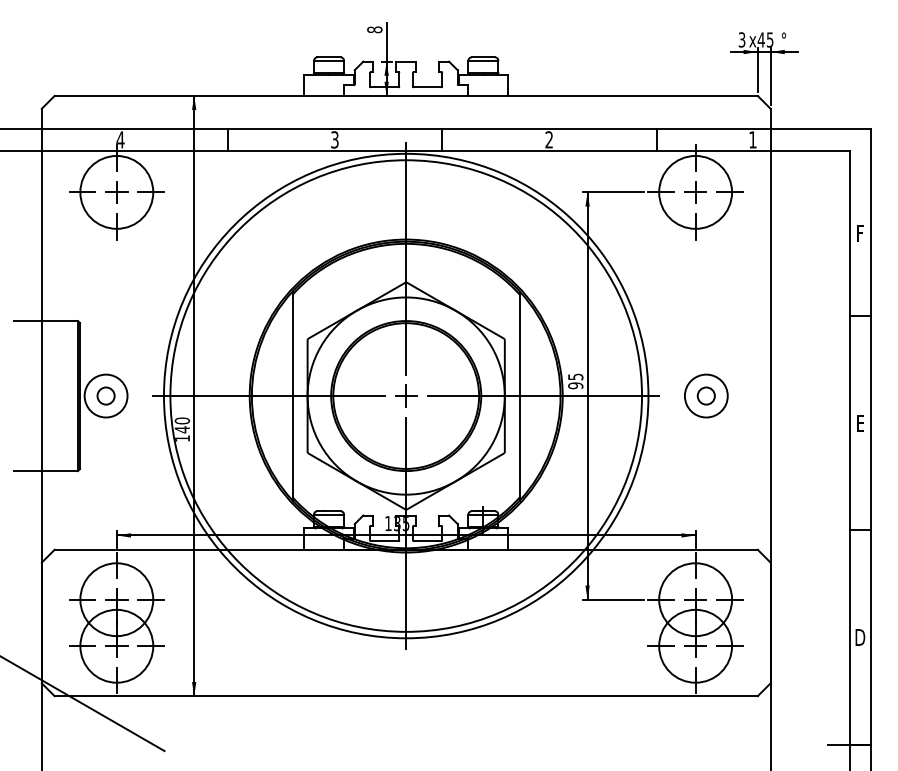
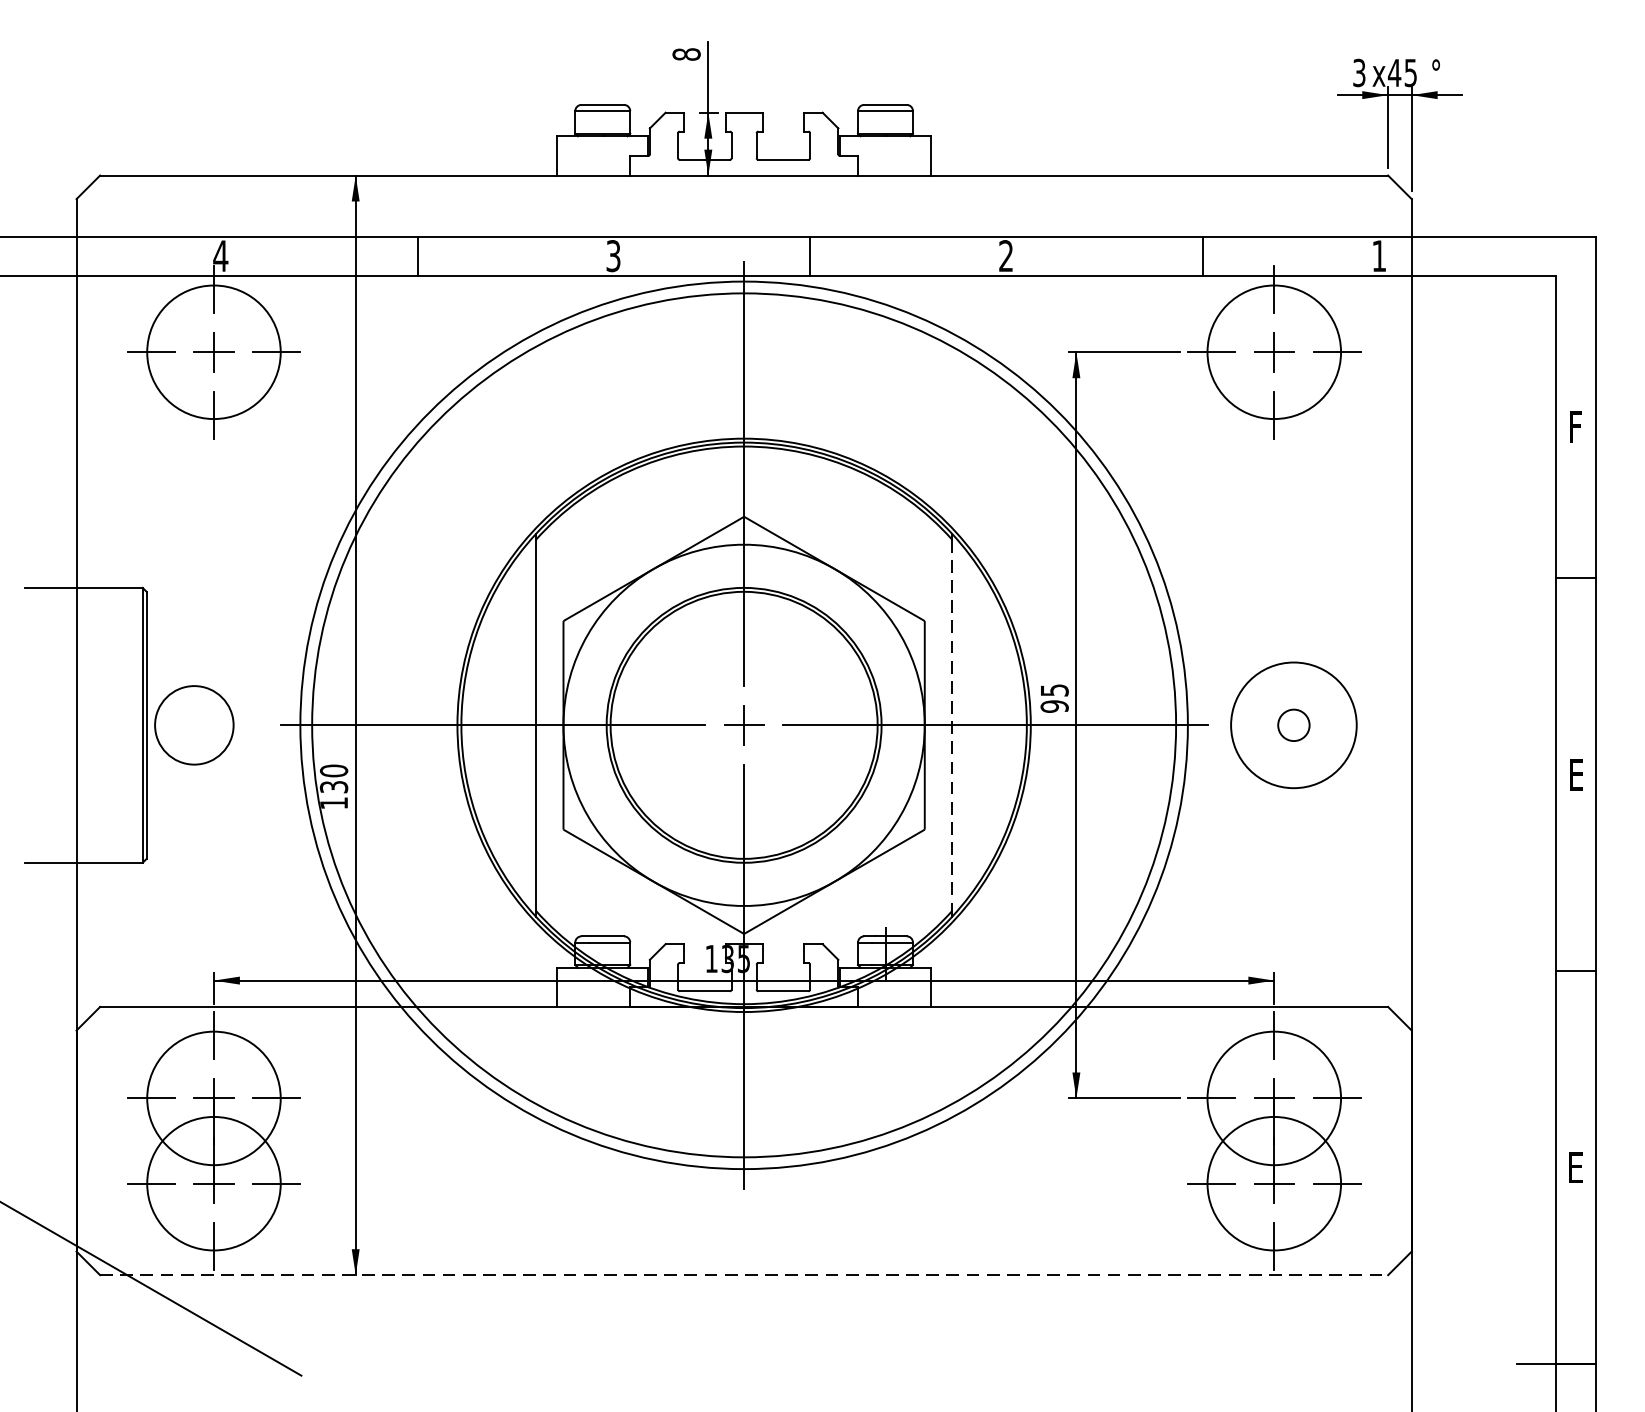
circle: (105, 395) -> (193, 724), removed
circle: (705, 395) -> (1292, 724), size x1.6
line: (519, 396) -> (951, 726), solid -> dashed
text: (182, 429) -> (334, 786), 140 -> 130
text: (860, 637) -> (1576, 1167), D -> E
line: (406, 696) -> (744, 1275), solid -> dashed

